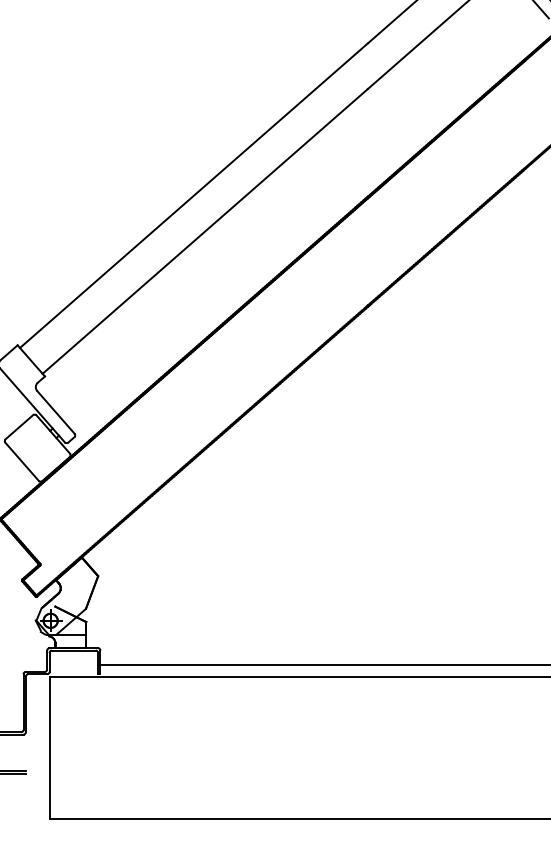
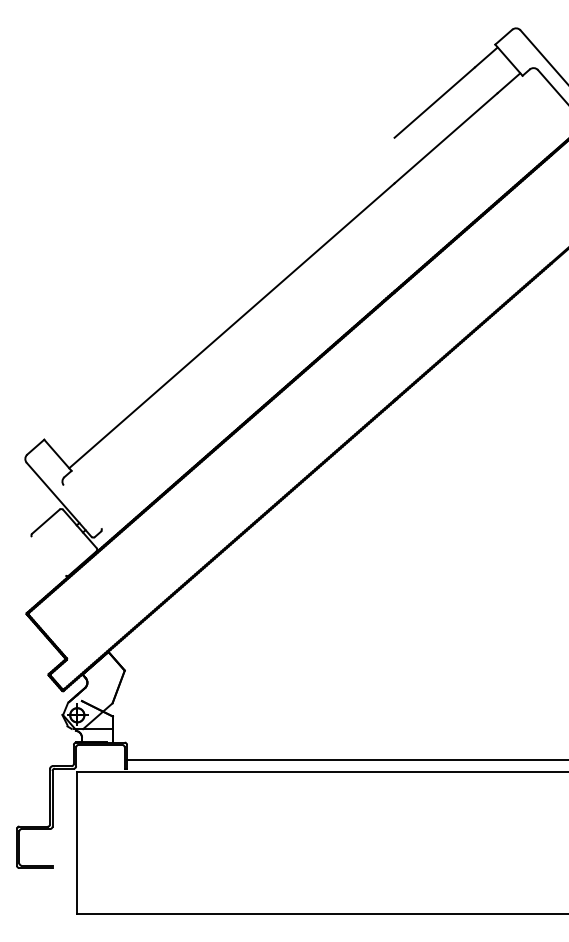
line: (193, 195) -> (220, 289), removed
line: (55, 412) -> (82, 506), removed
line: (21, 462) -> (48, 556), removed

